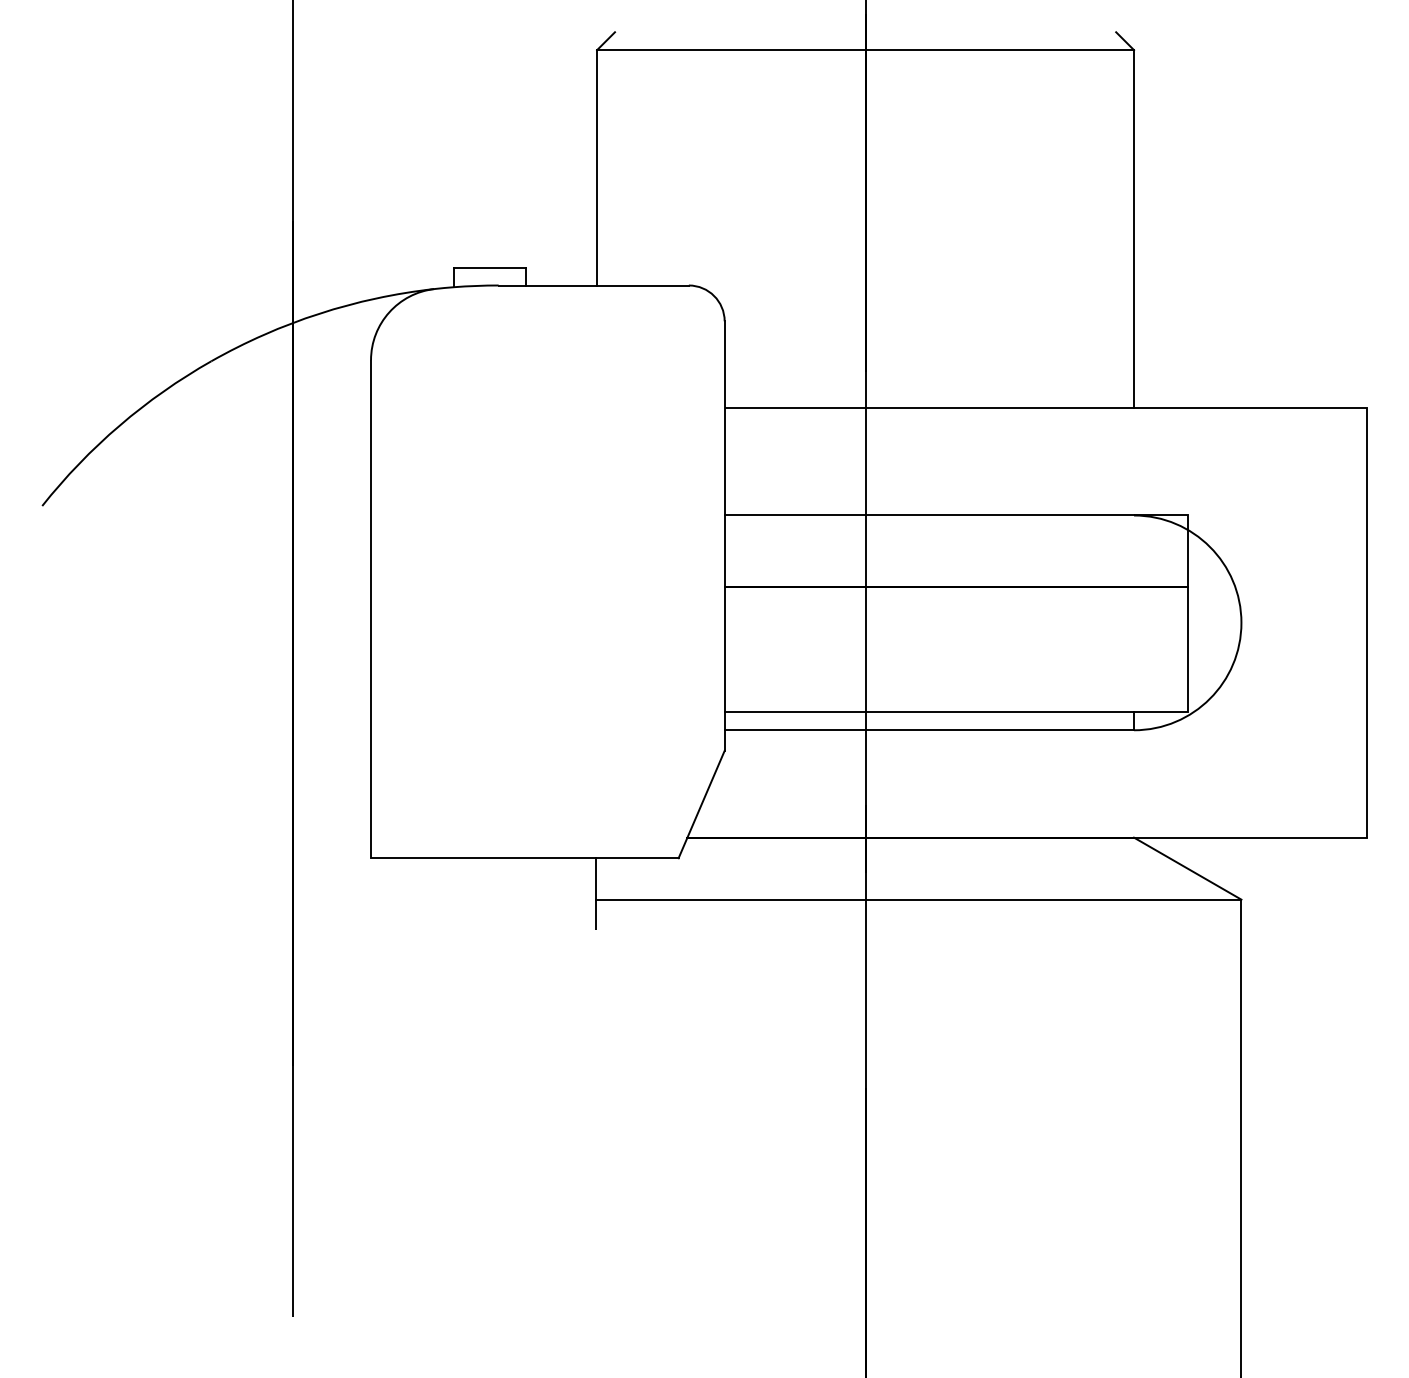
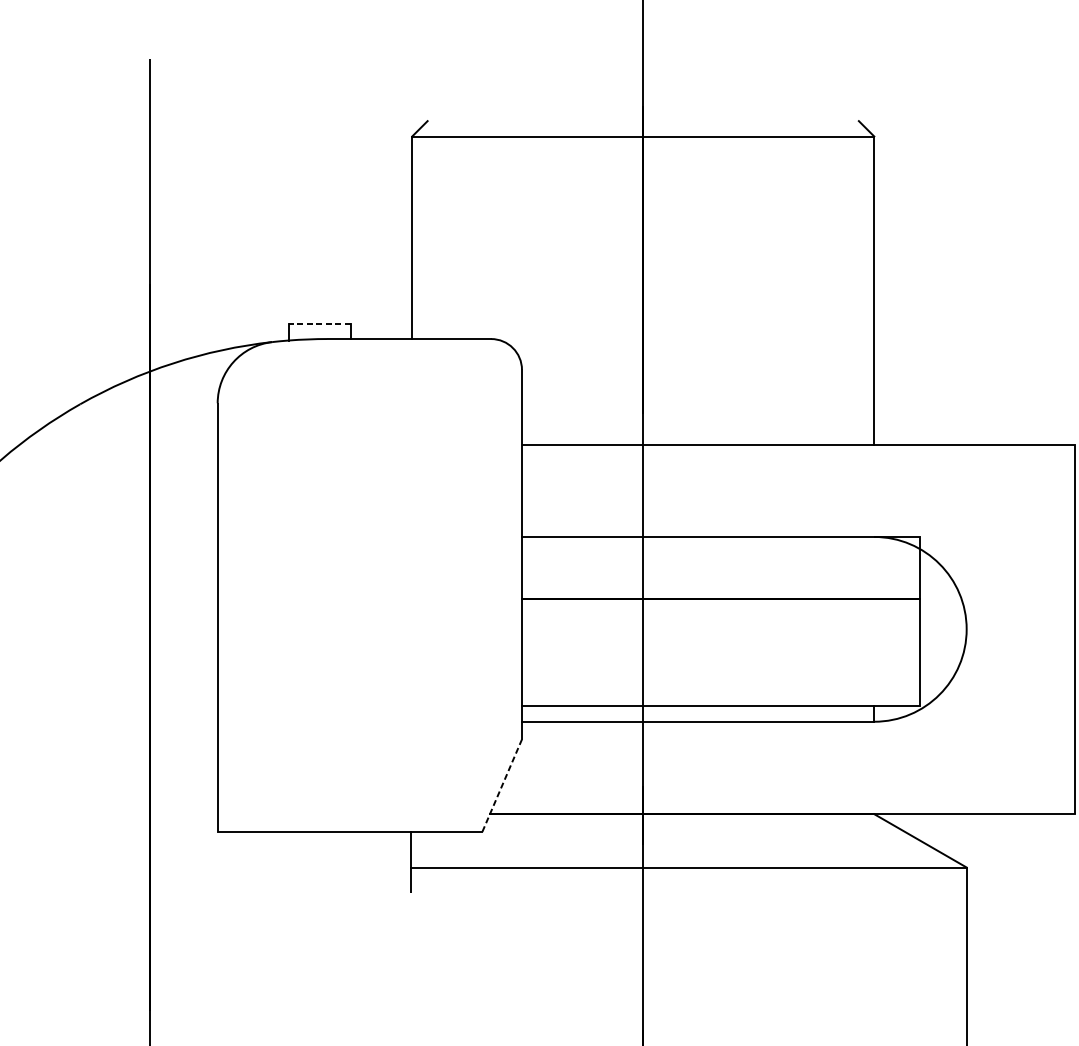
line: (489, 267) -> (319, 323), solid -> dashed
line: (701, 804) -> (502, 785), solid -> dashed

